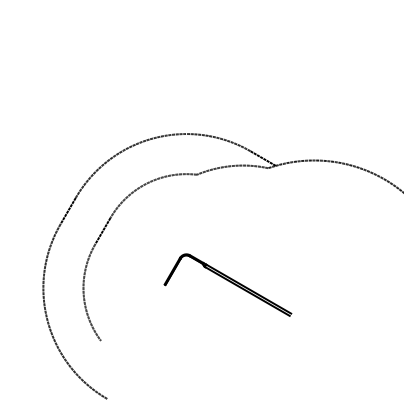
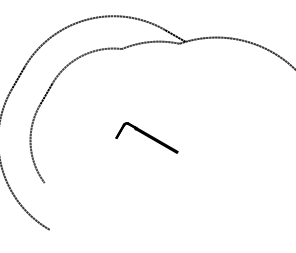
part: (227, 284) -> (146, 137), size x0.6

